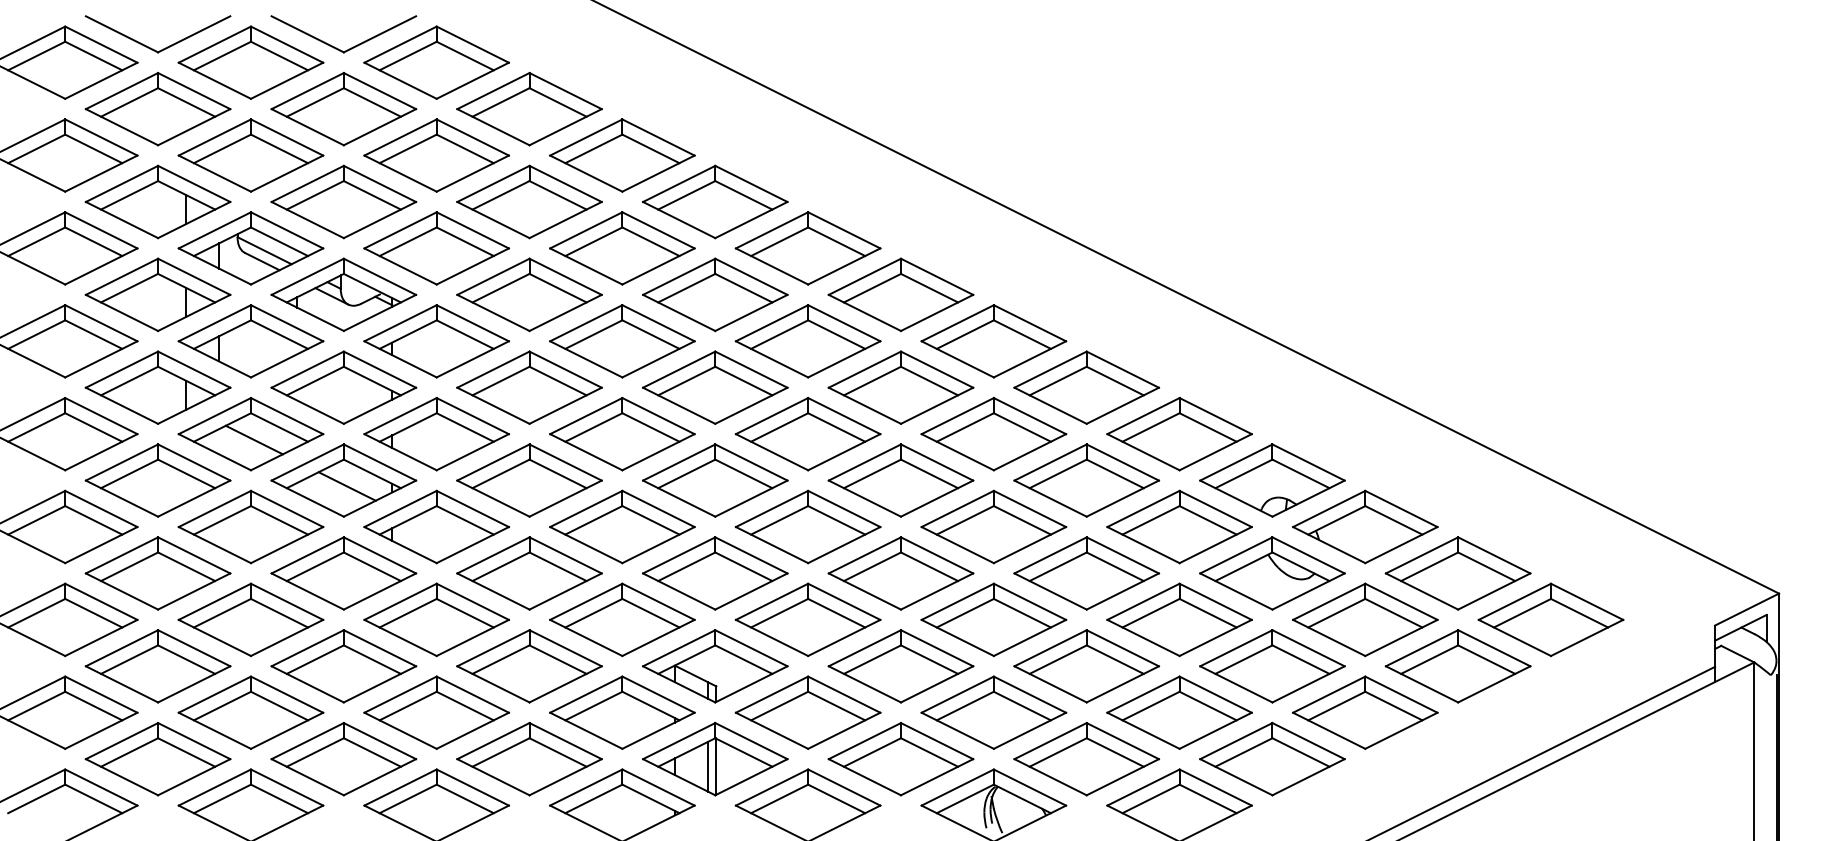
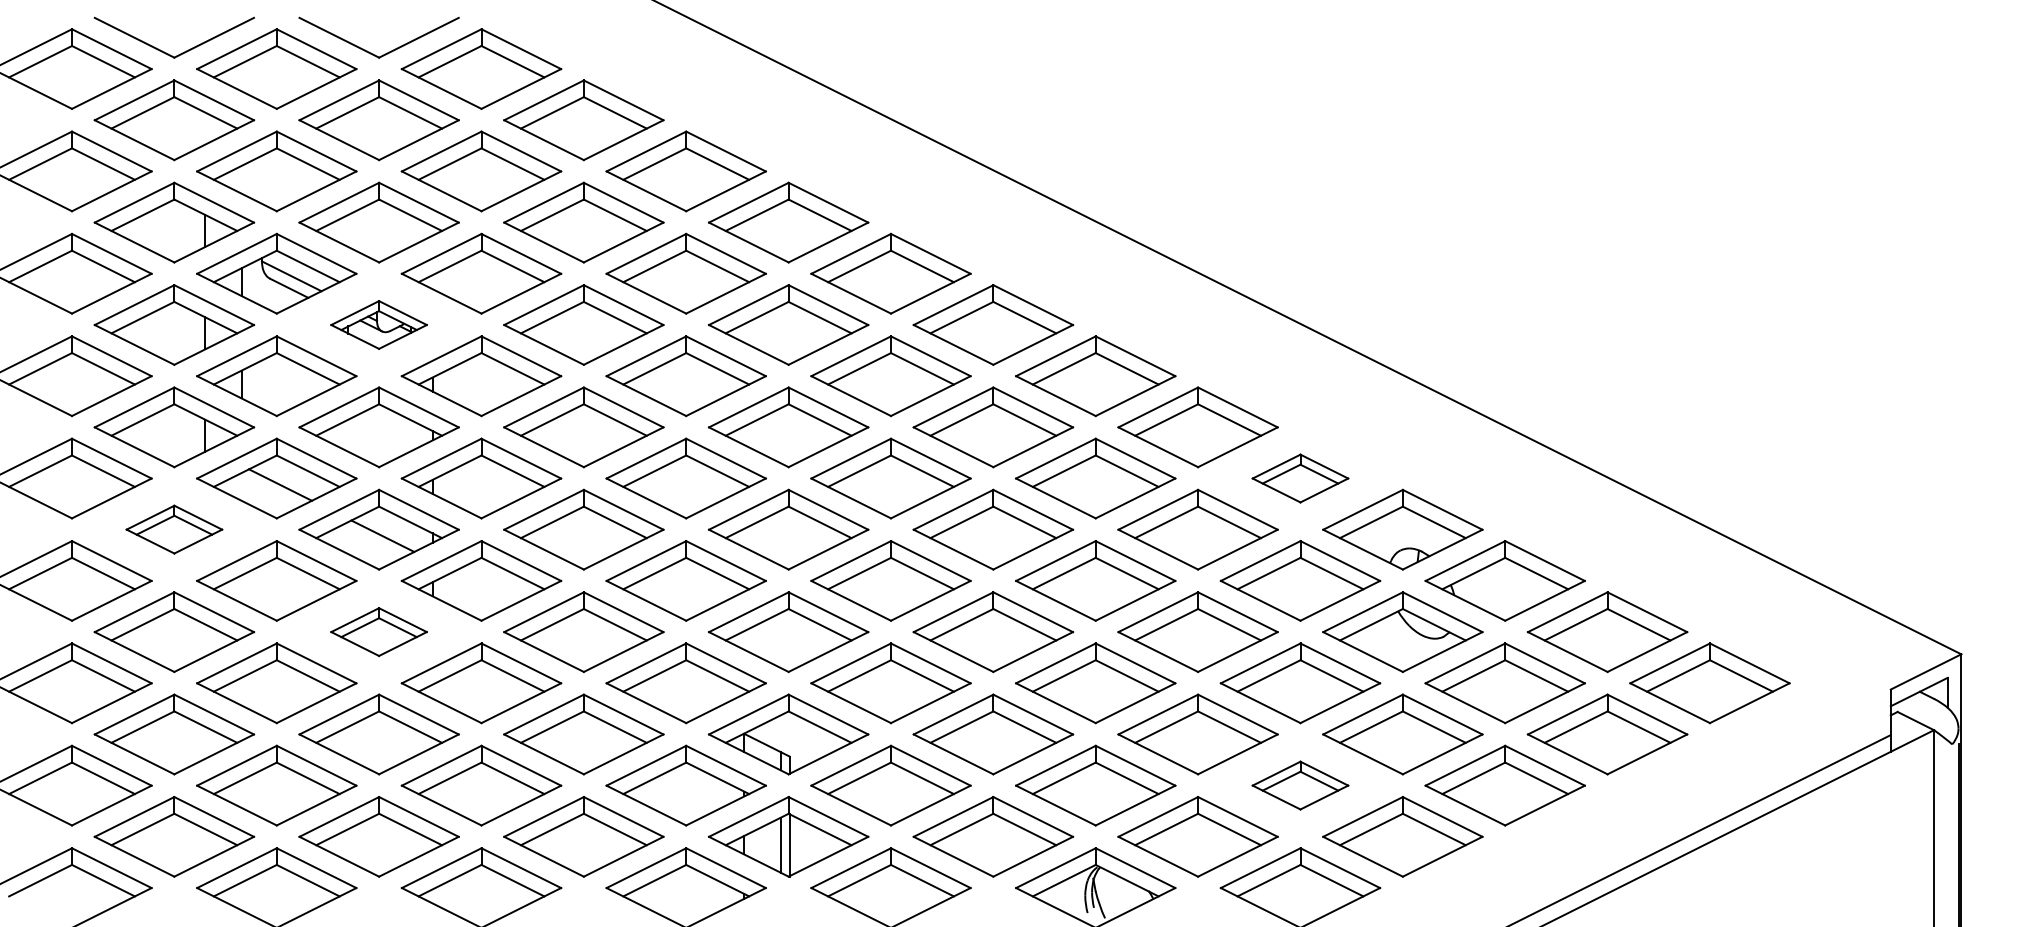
part: (343, 294) -> (378, 324), size x0.6
part: (1179, 434) -> (1300, 478), size x0.6
part: (158, 480) -> (174, 529), size x0.6
part: (343, 572) -> (378, 631), size x0.6
part: (1179, 712) -> (1300, 785), size x0.6

